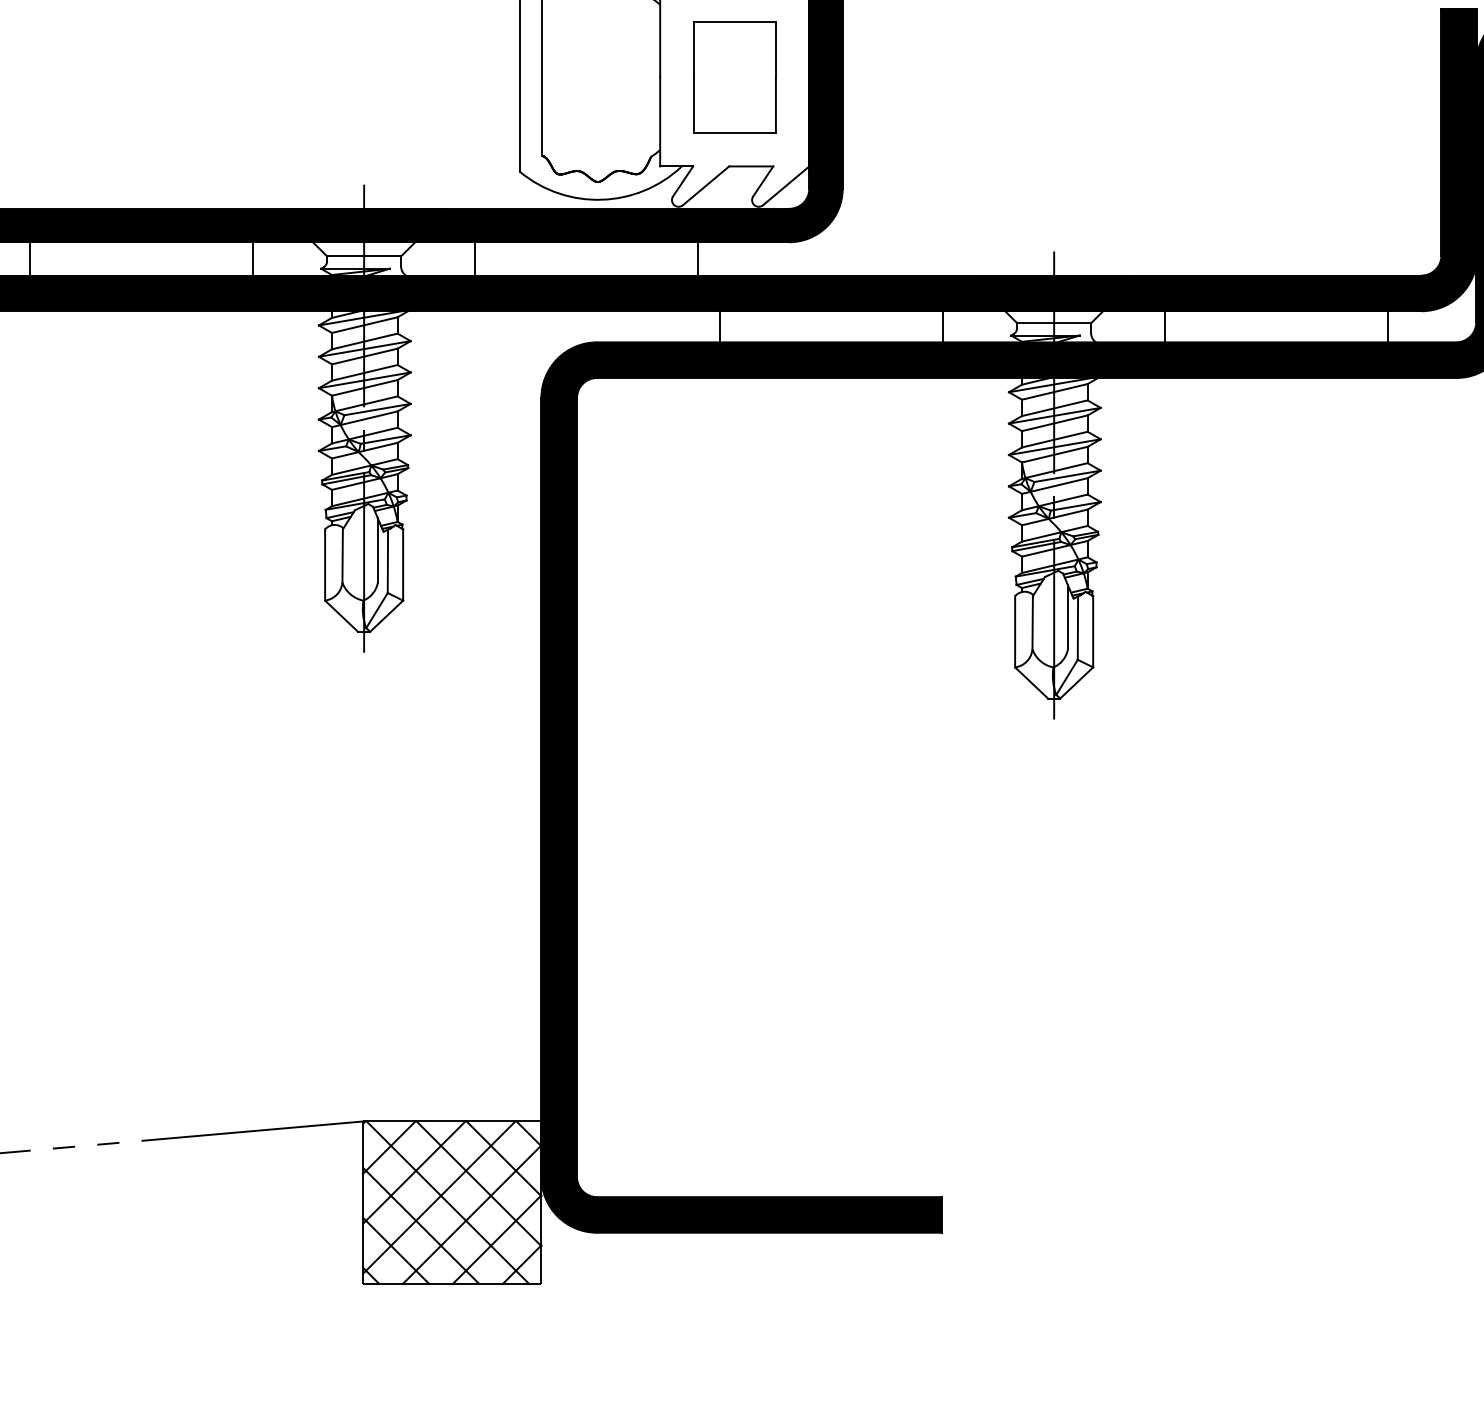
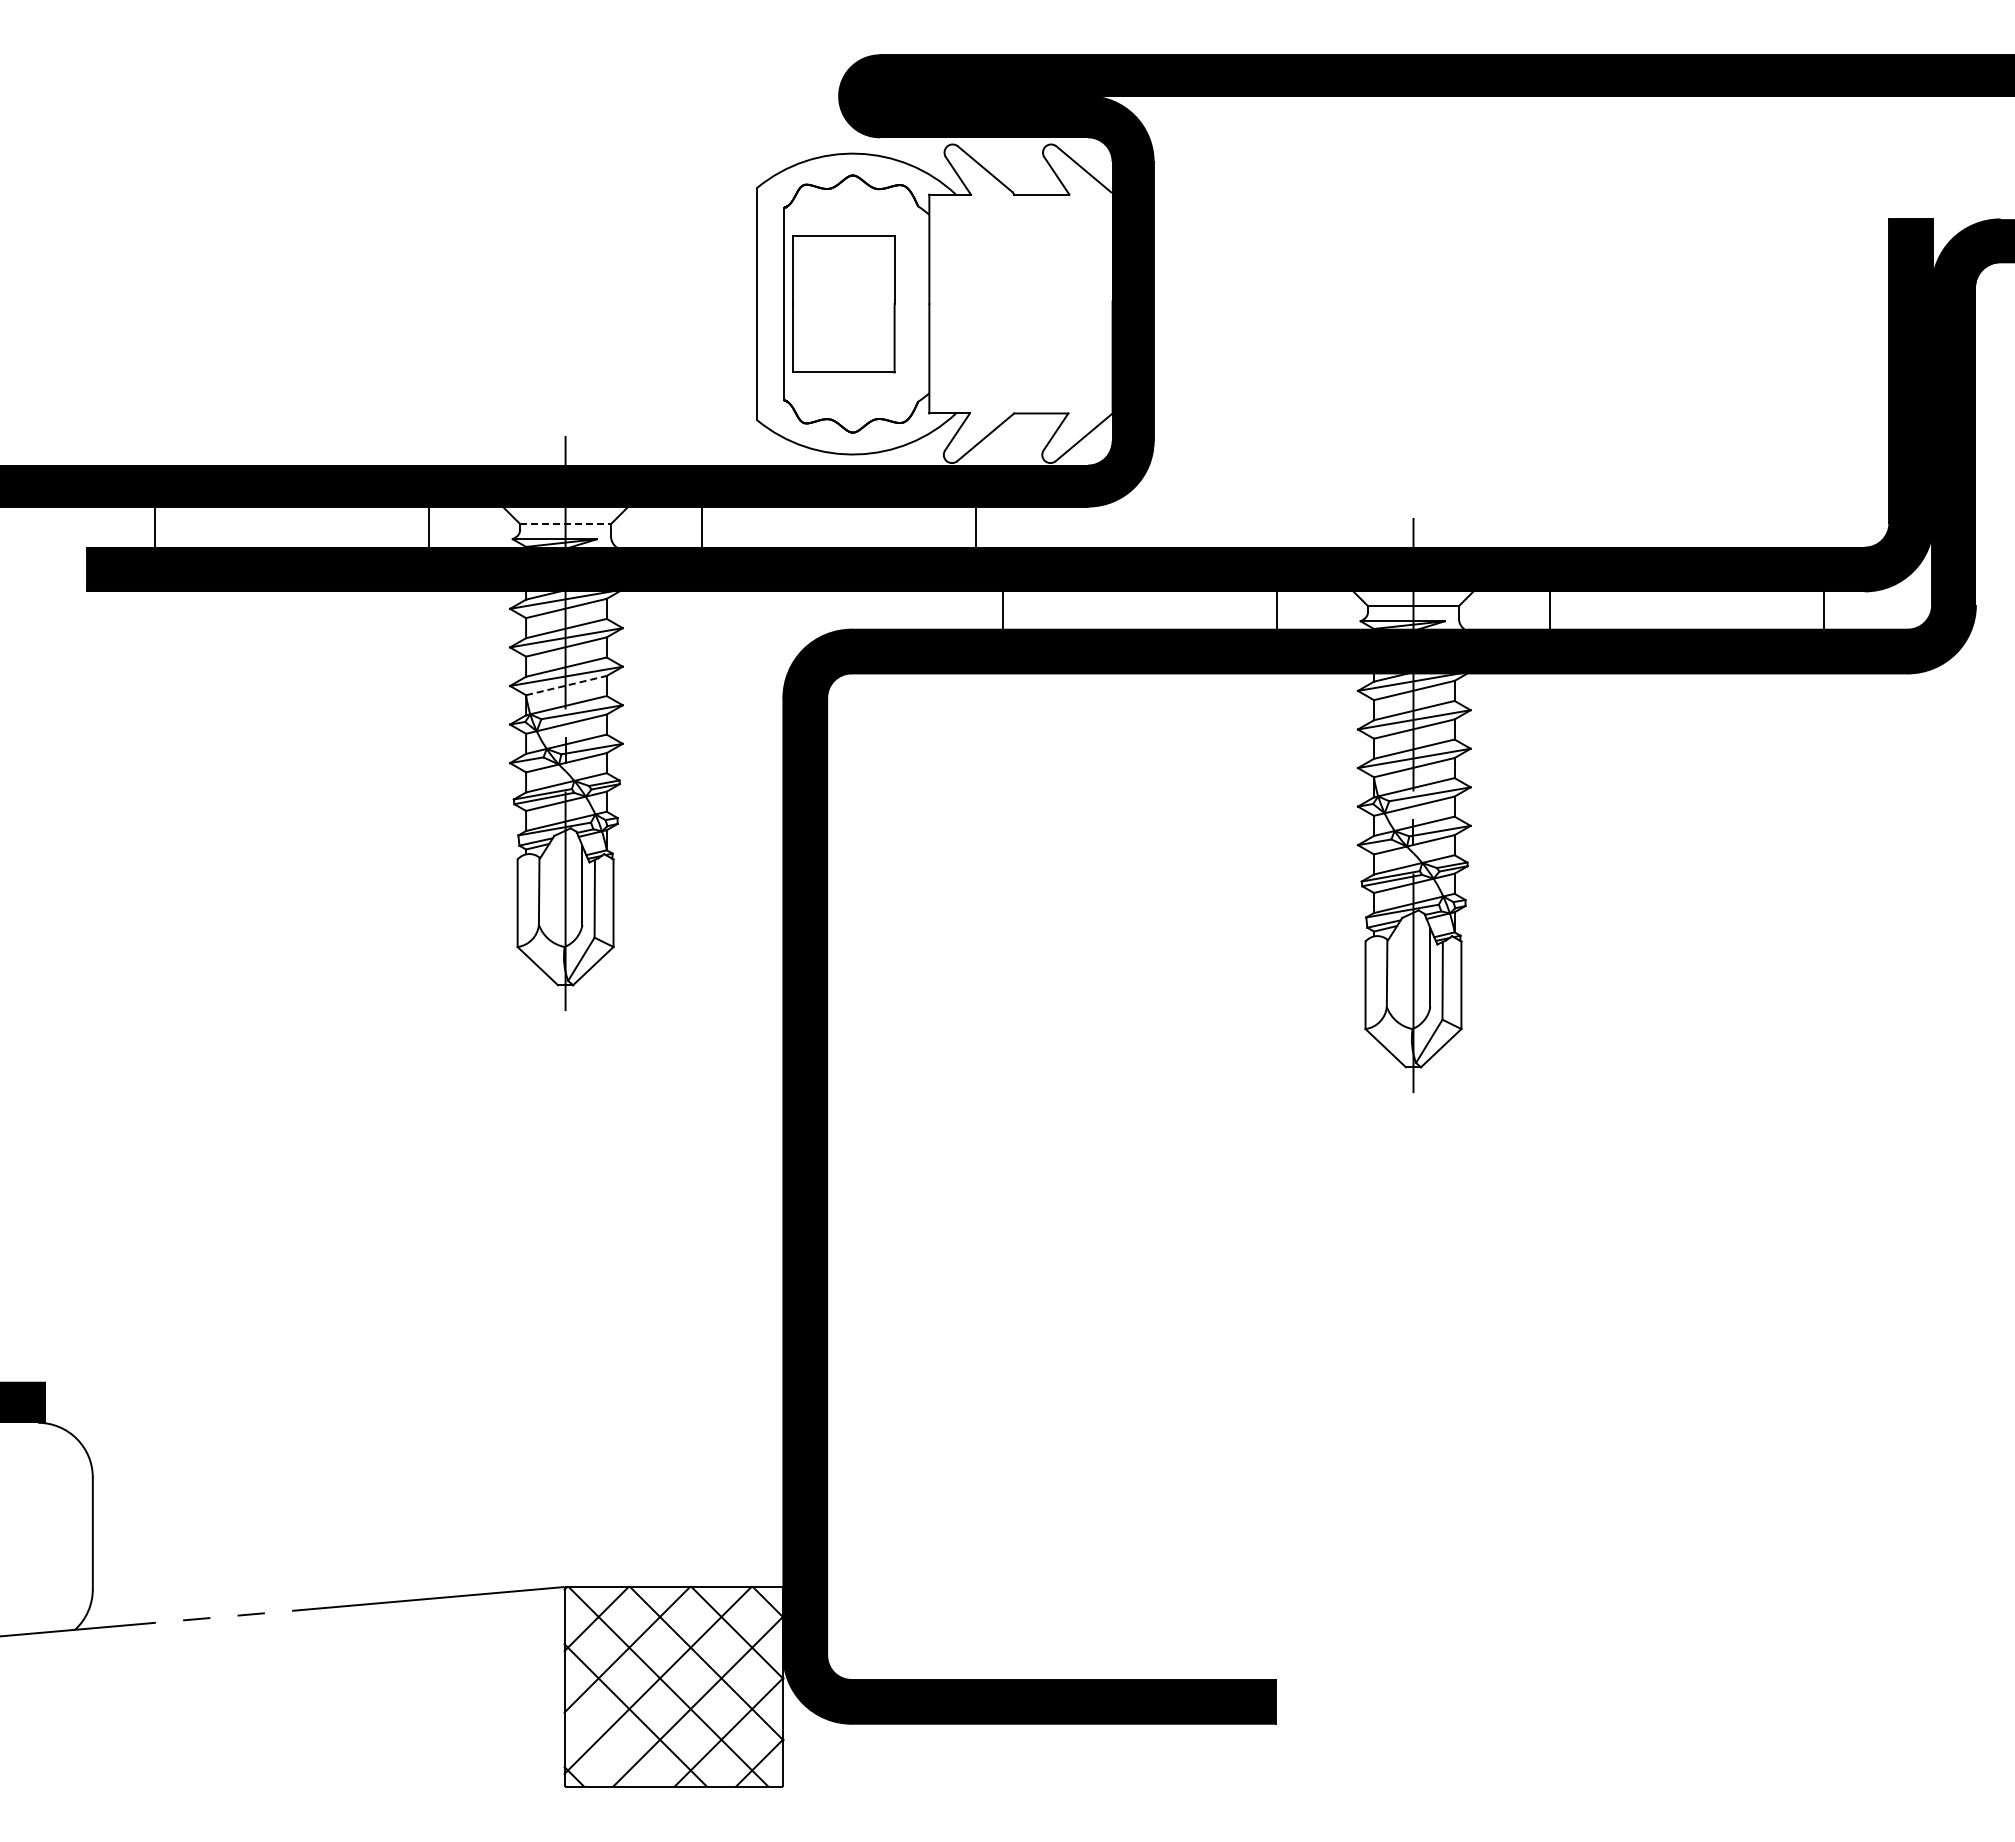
part: (734, 77) -> (843, 304), moved
line: (364, 256) -> (566, 524), solid -> dashed
line: (364, 387) -> (566, 685), solid -> dashed
line: (395, 1250) -> (604, 1745), removed

